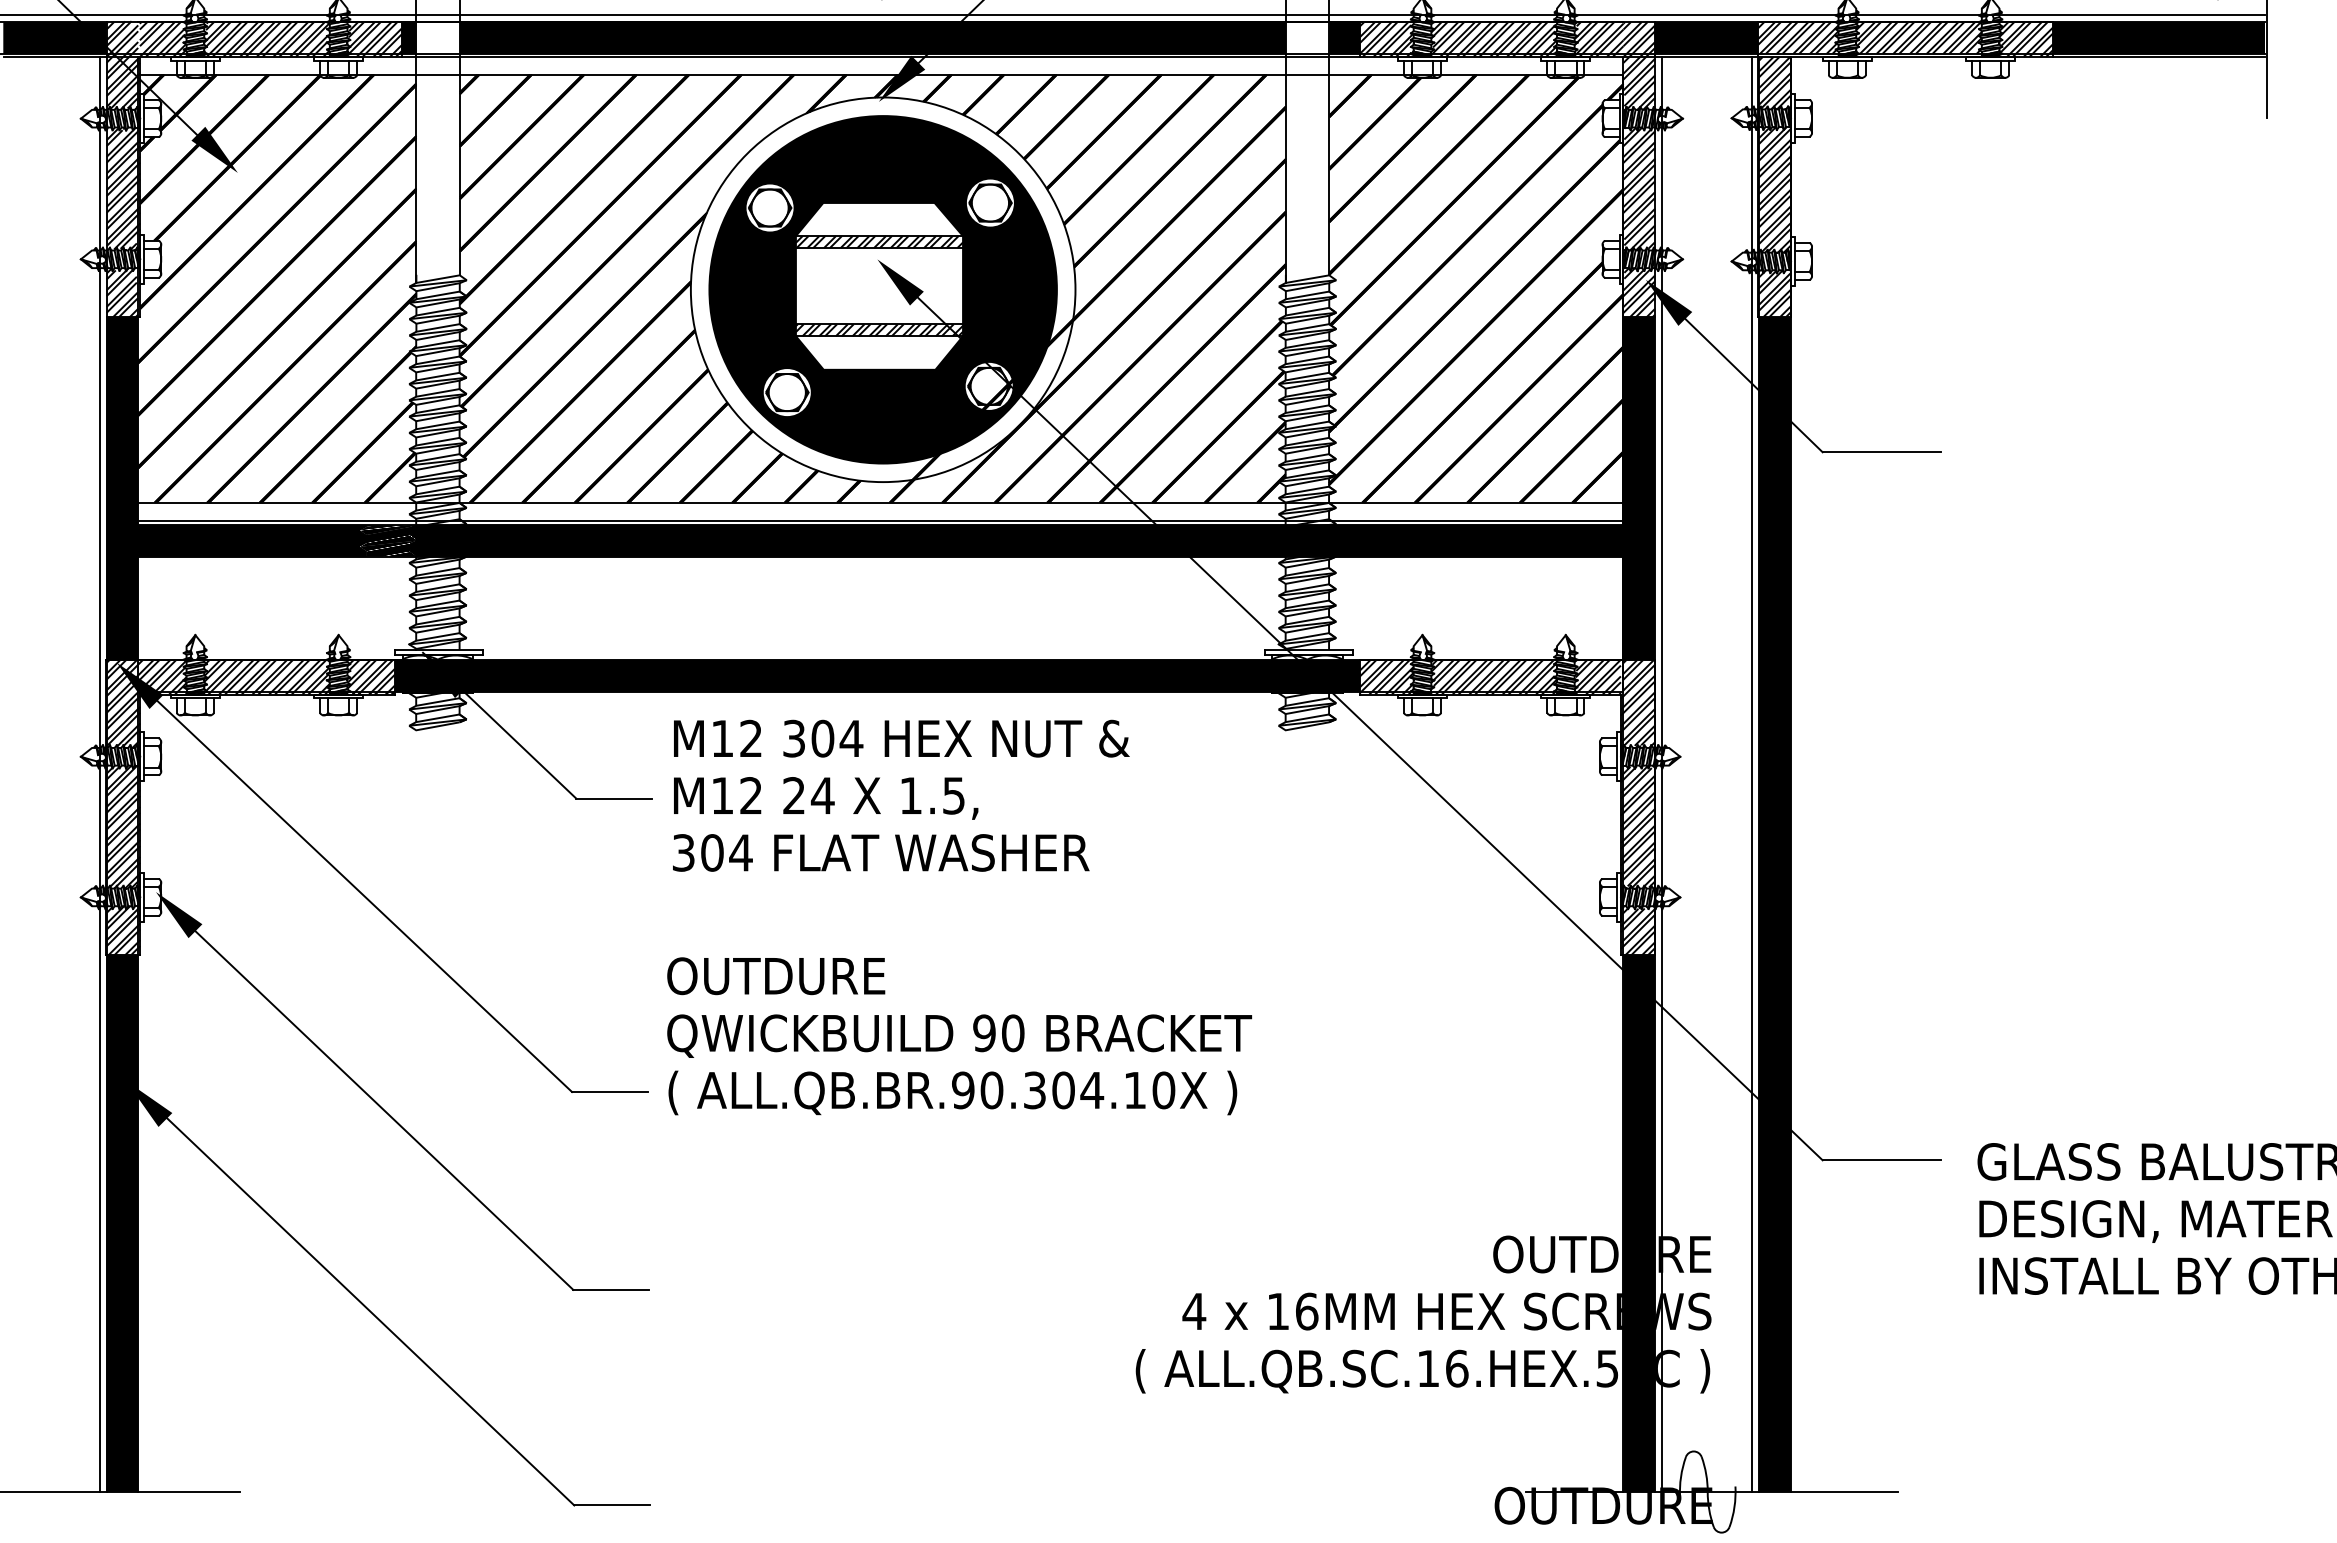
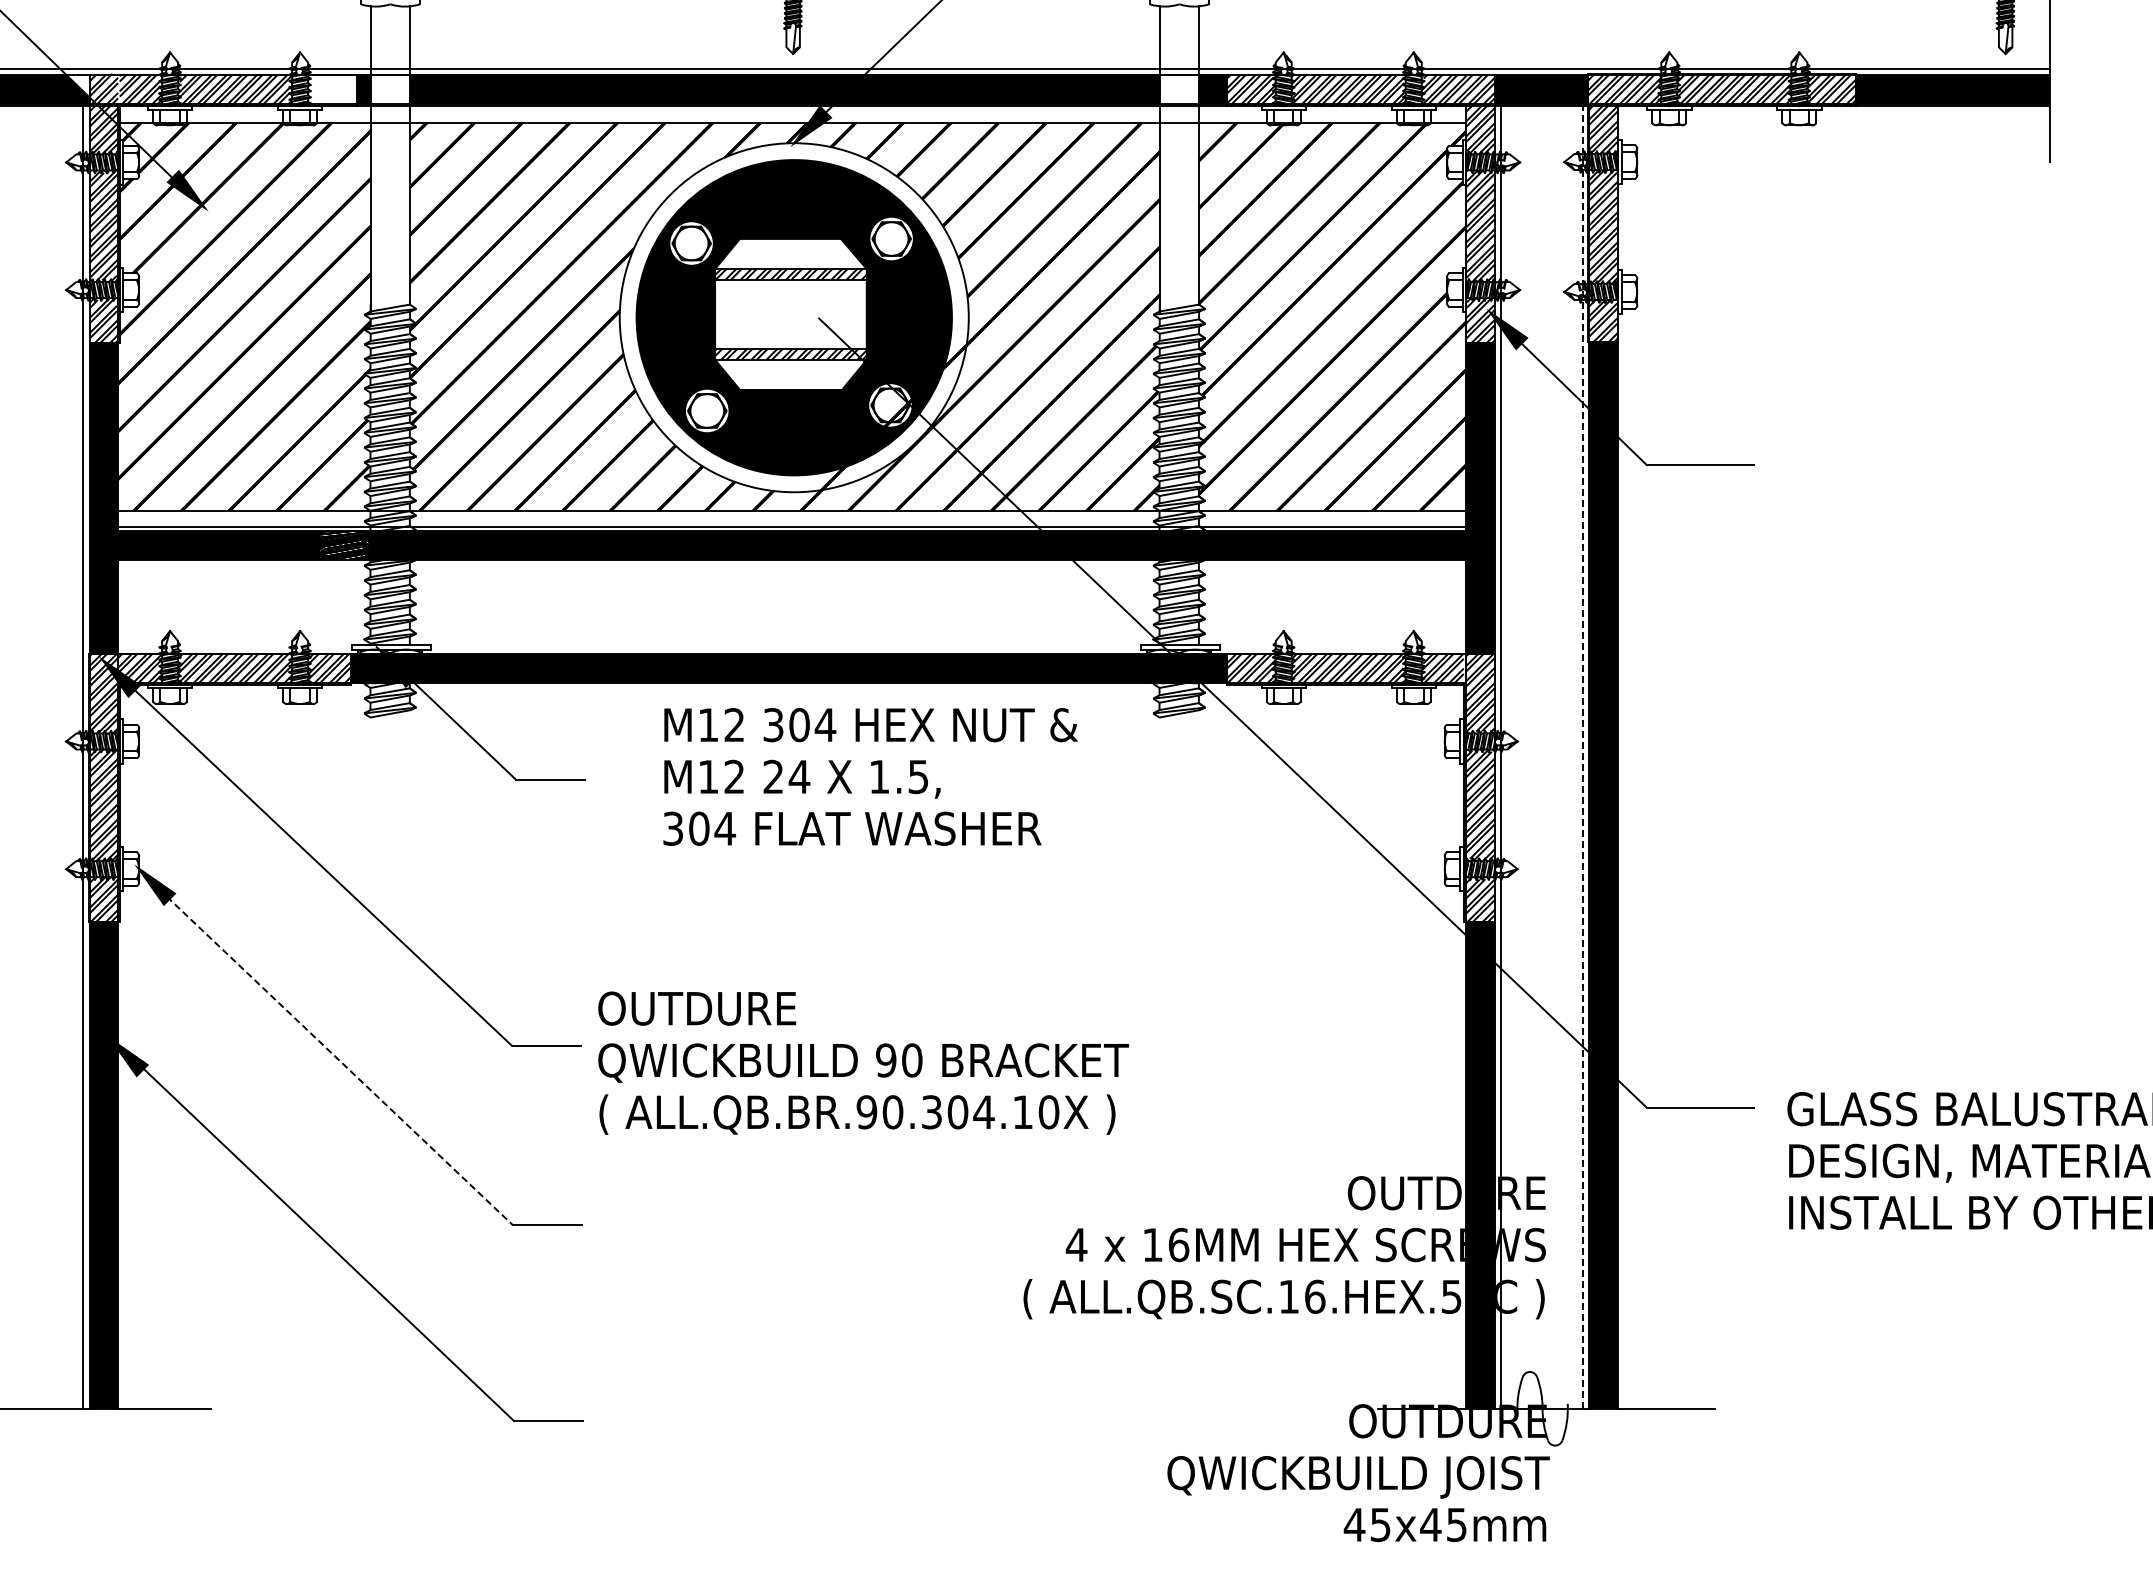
fill: (93, 33) -> (77, 85), removed
hatch: (374, 39) -> (332, 90), removed
fill: (901, 282) -> (810, 311), removed
line: (1751, 774) -> (1582, 757), solid -> dashed
text: (901, 795) -> (870, 776), moved
text: (959, 1035) -> (863, 1062), moved
line: (382, 1109) -> (339, 1061), solid -> dashed

